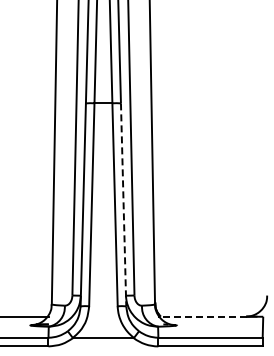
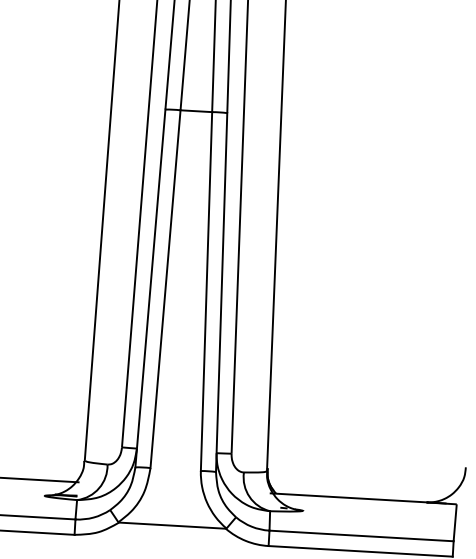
line: (123, 204) -> (221, 291), dashed -> solid
line: (201, 316) -> (347, 497), dashed -> solid

